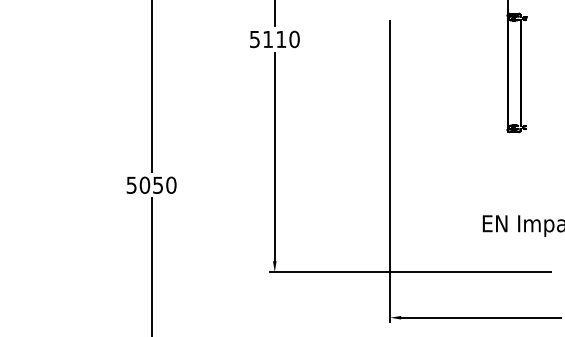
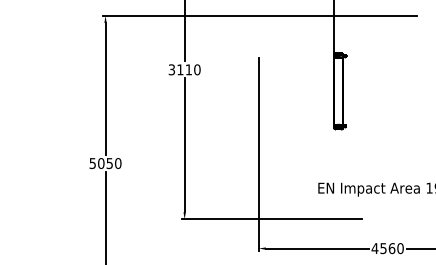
text: (254, 38) -> (171, 69), 5110 -> 3110

